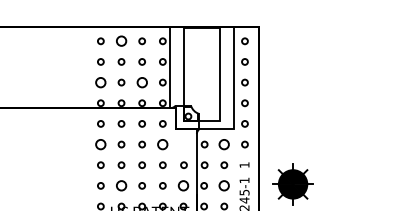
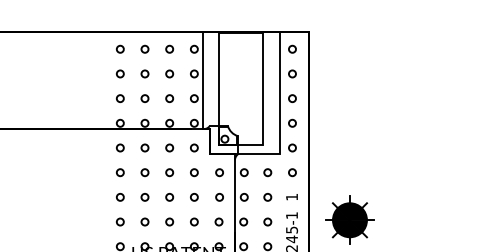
circle: (121, 41) -> (144, 49), size x0.62
circle: (100, 82) -> (119, 98), size x0.62
circle: (141, 82) -> (168, 98), size x0.62
circle: (100, 144) -> (119, 172), size x0.62
circle: (162, 144) -> (193, 172), size x0.62
circle: (183, 144) -> (219, 172), added
circle: (224, 144) -> (268, 172), size x0.62
circle: (121, 185) -> (144, 221), size x0.62
circle: (183, 185) -> (219, 221), size x0.62
circle: (224, 185) -> (268, 221), size x0.62

